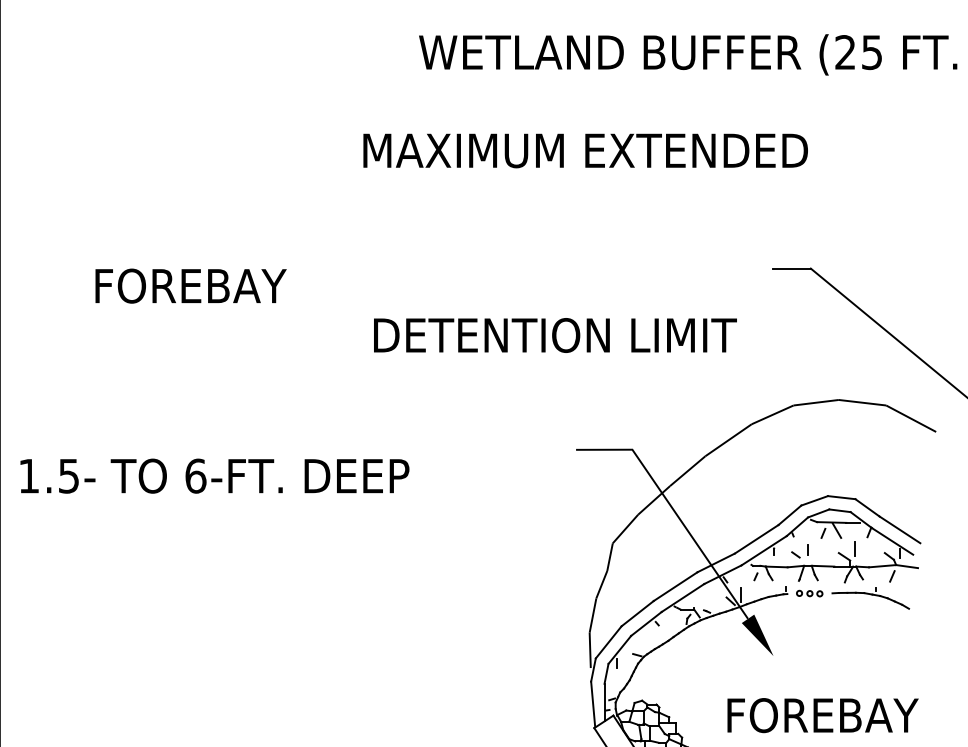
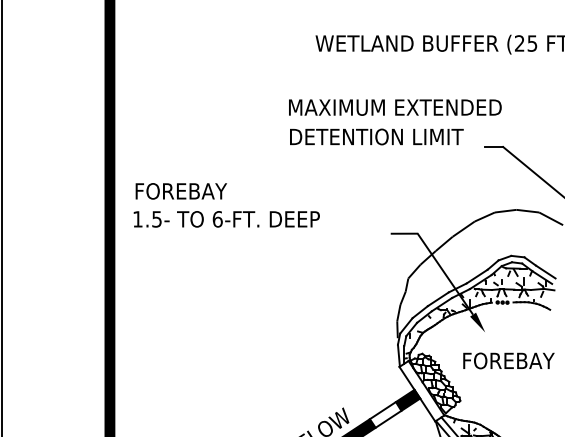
text: (586, 150) -> (395, 107), moved
text: (189, 286) -> (180, 191), moved
text: (554, 334) -> (376, 136), moved
text: (214, 476) -> (226, 219), moved

